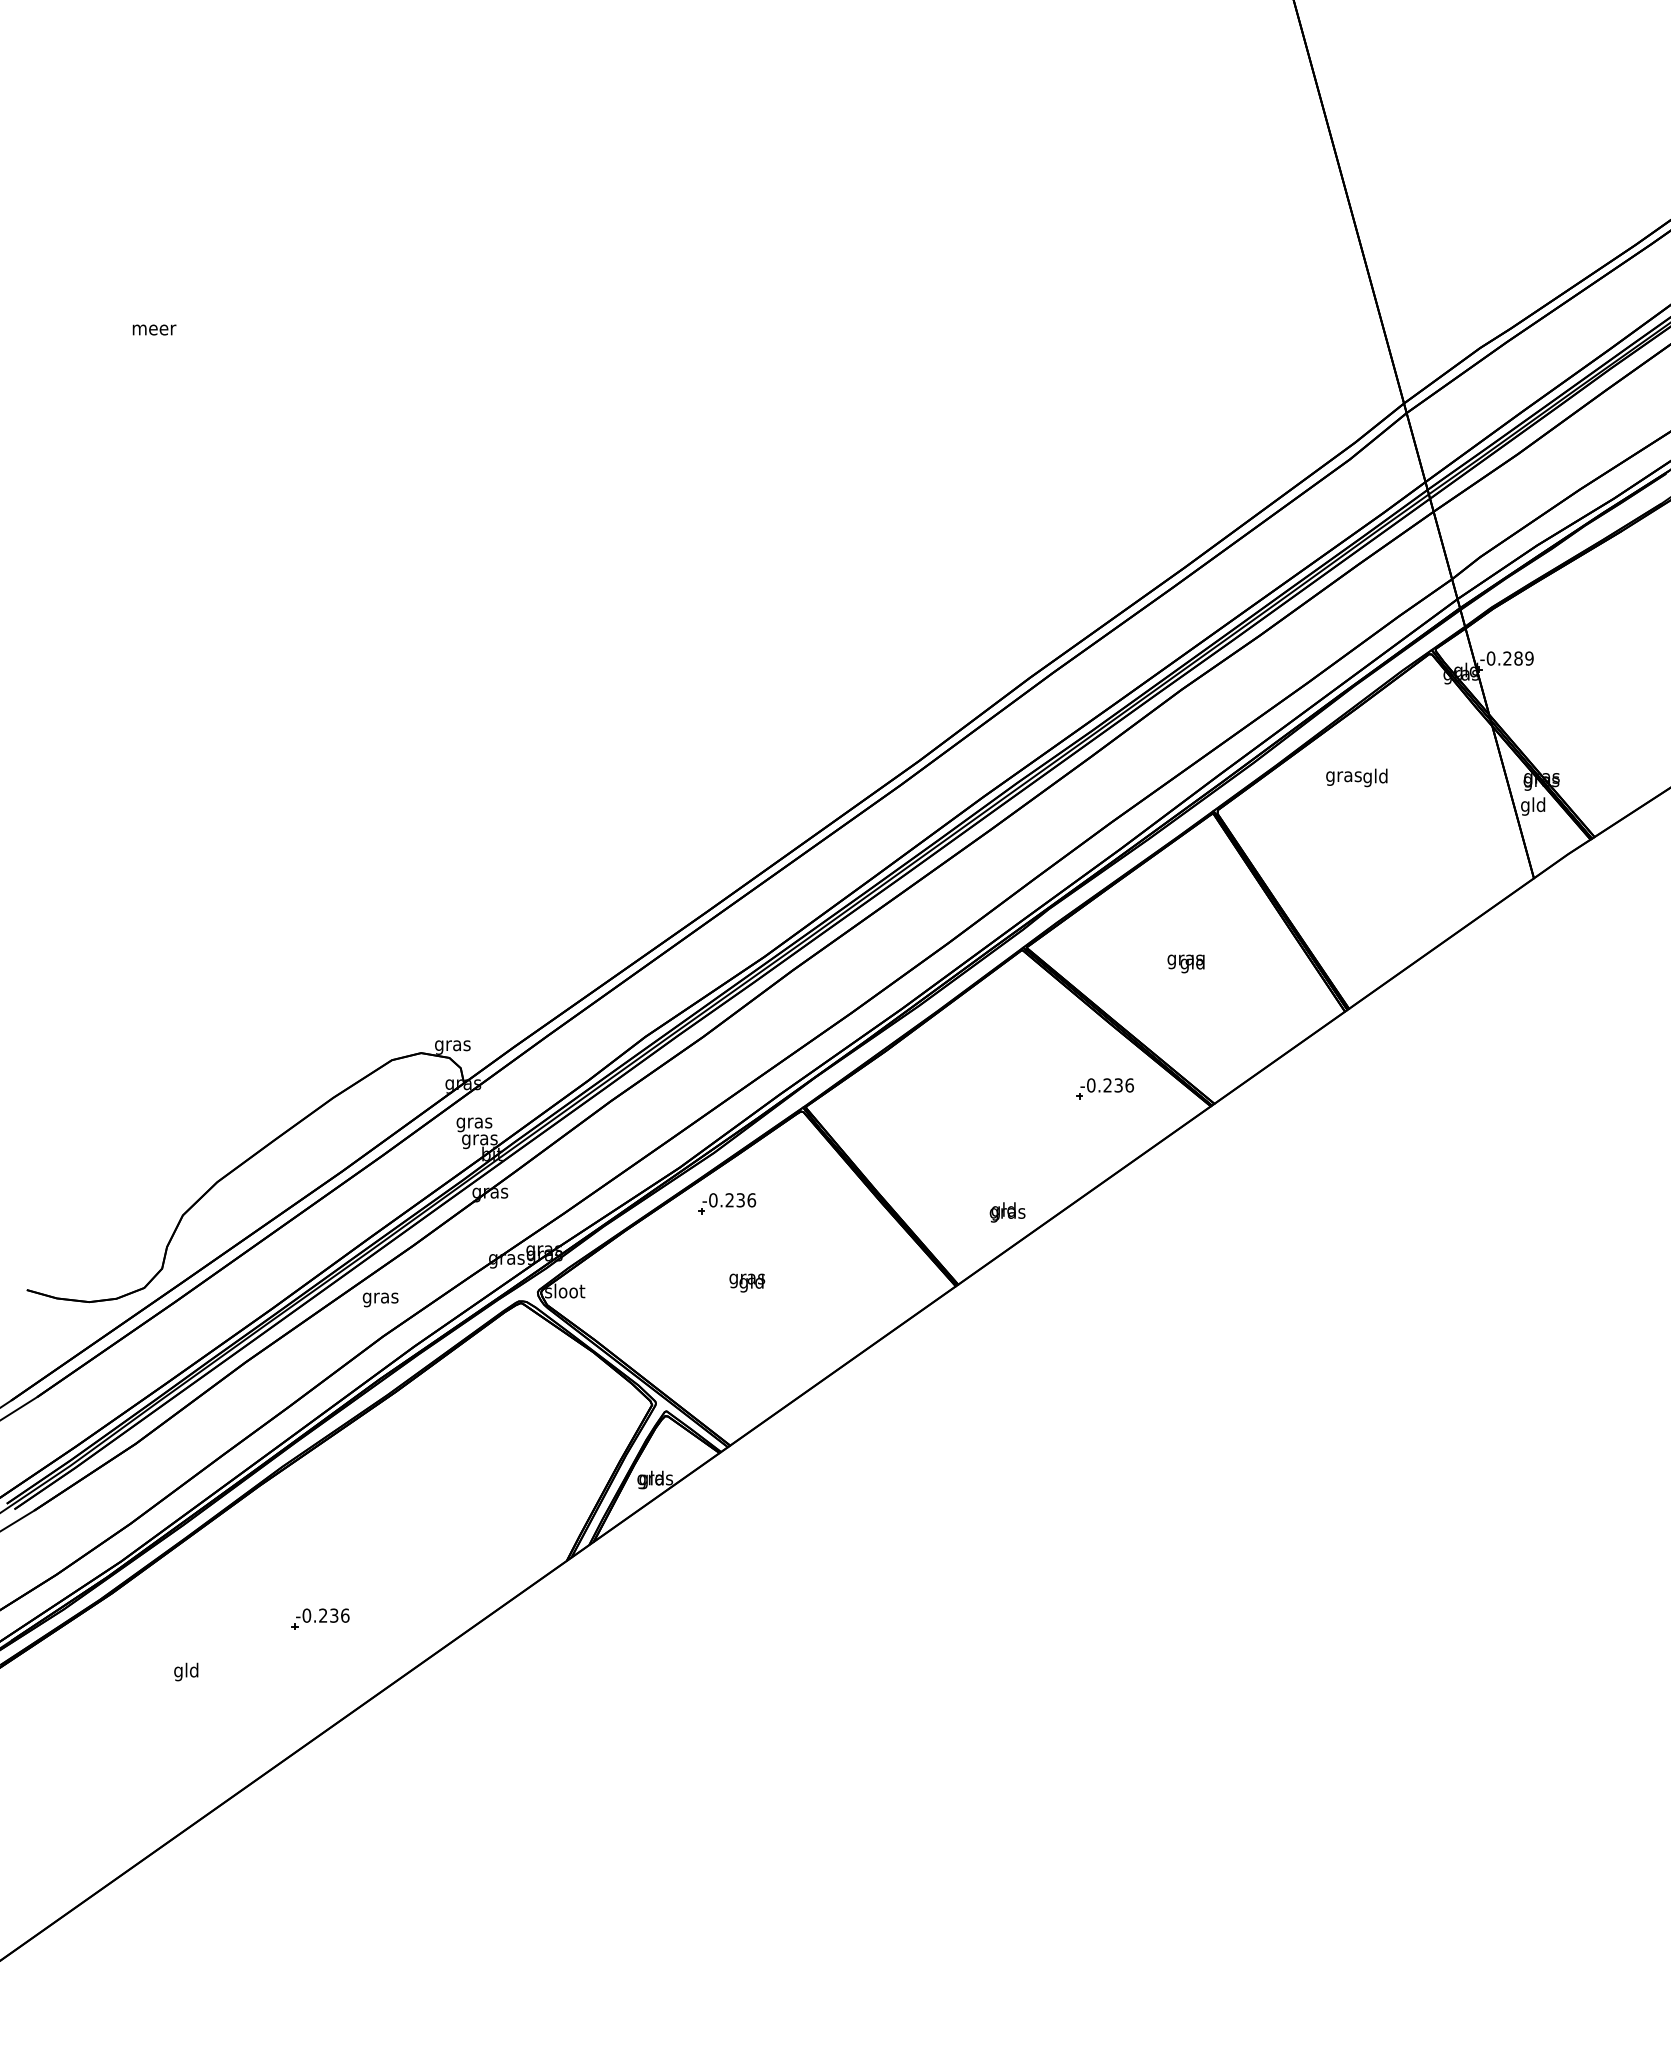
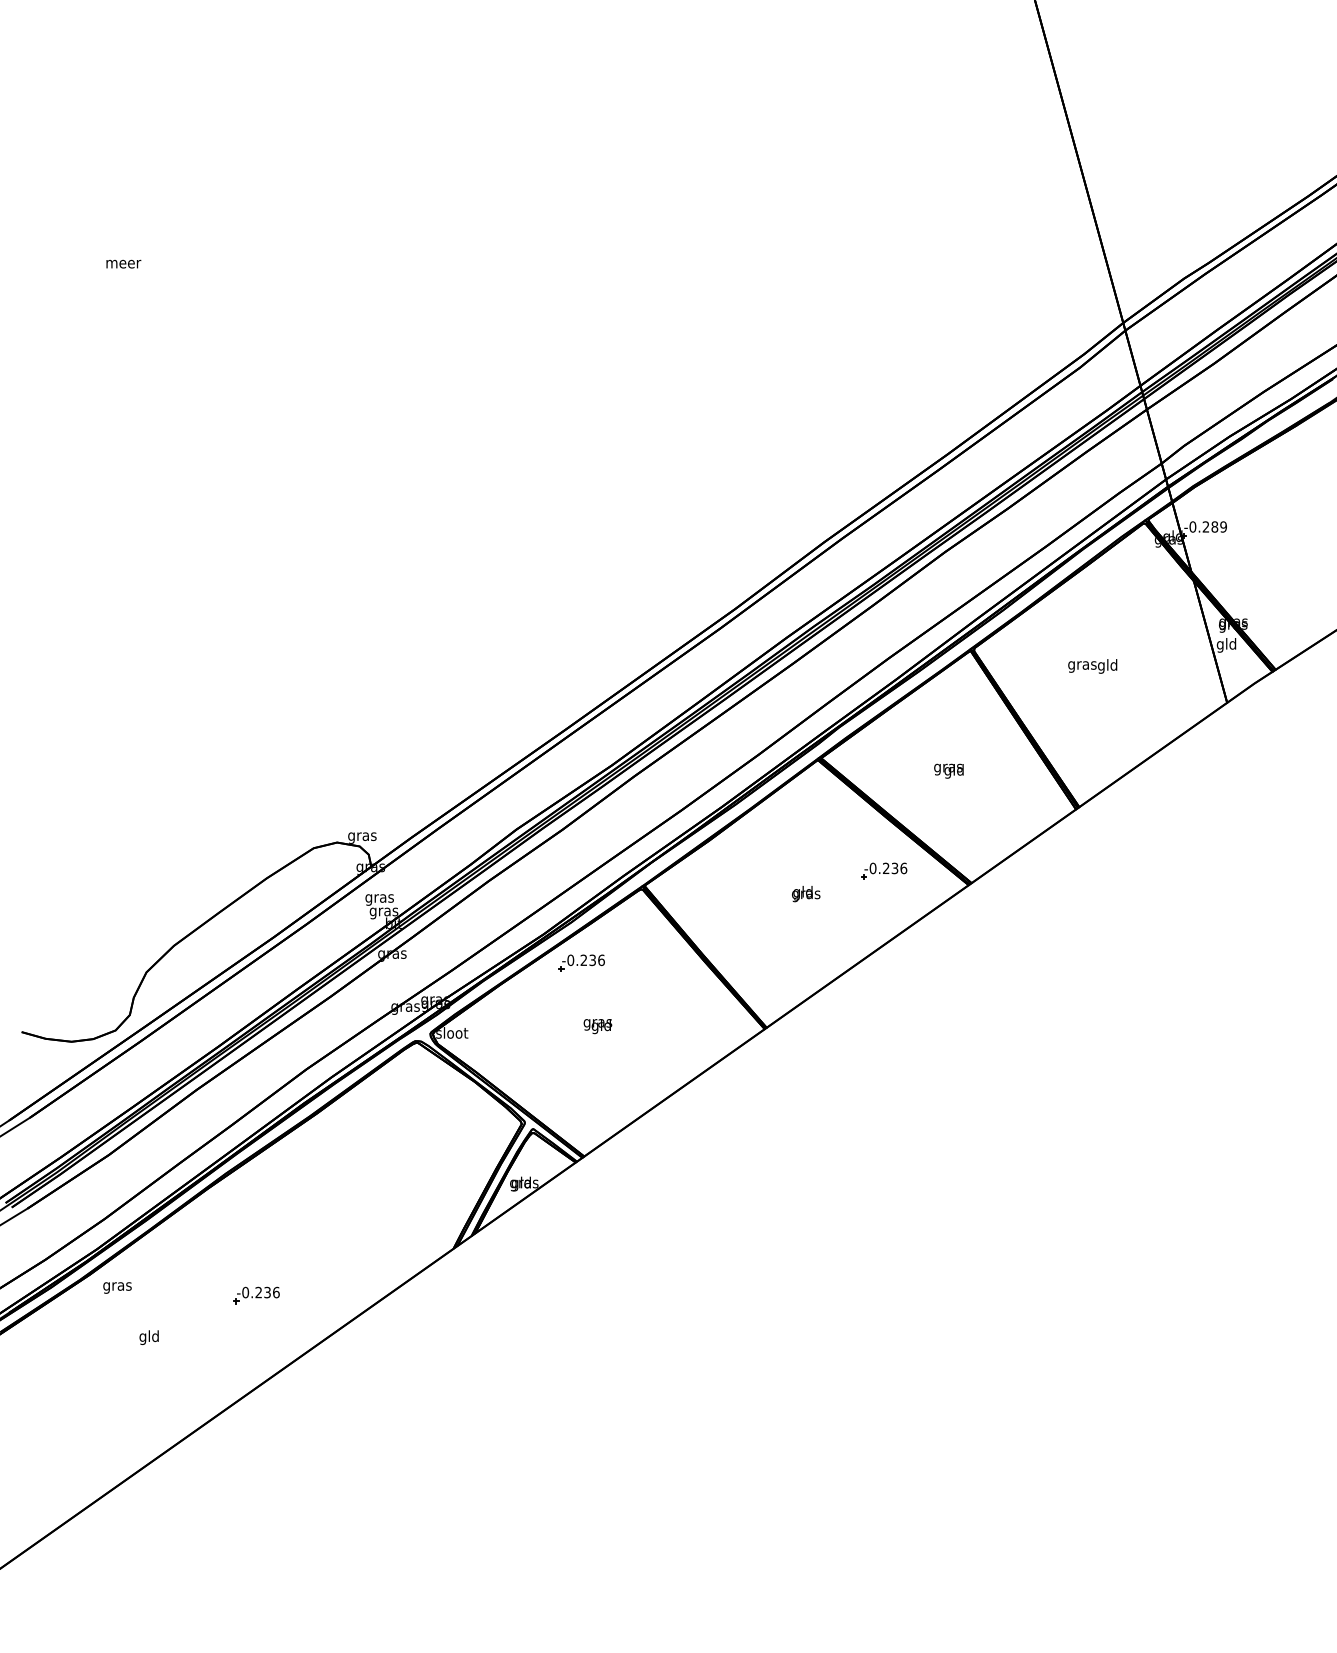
text: (1356, 777) -> (1092, 666), moved
text: (1007, 1212) -> (806, 894), moved
text: (380, 1299) -> (117, 1287), moved

